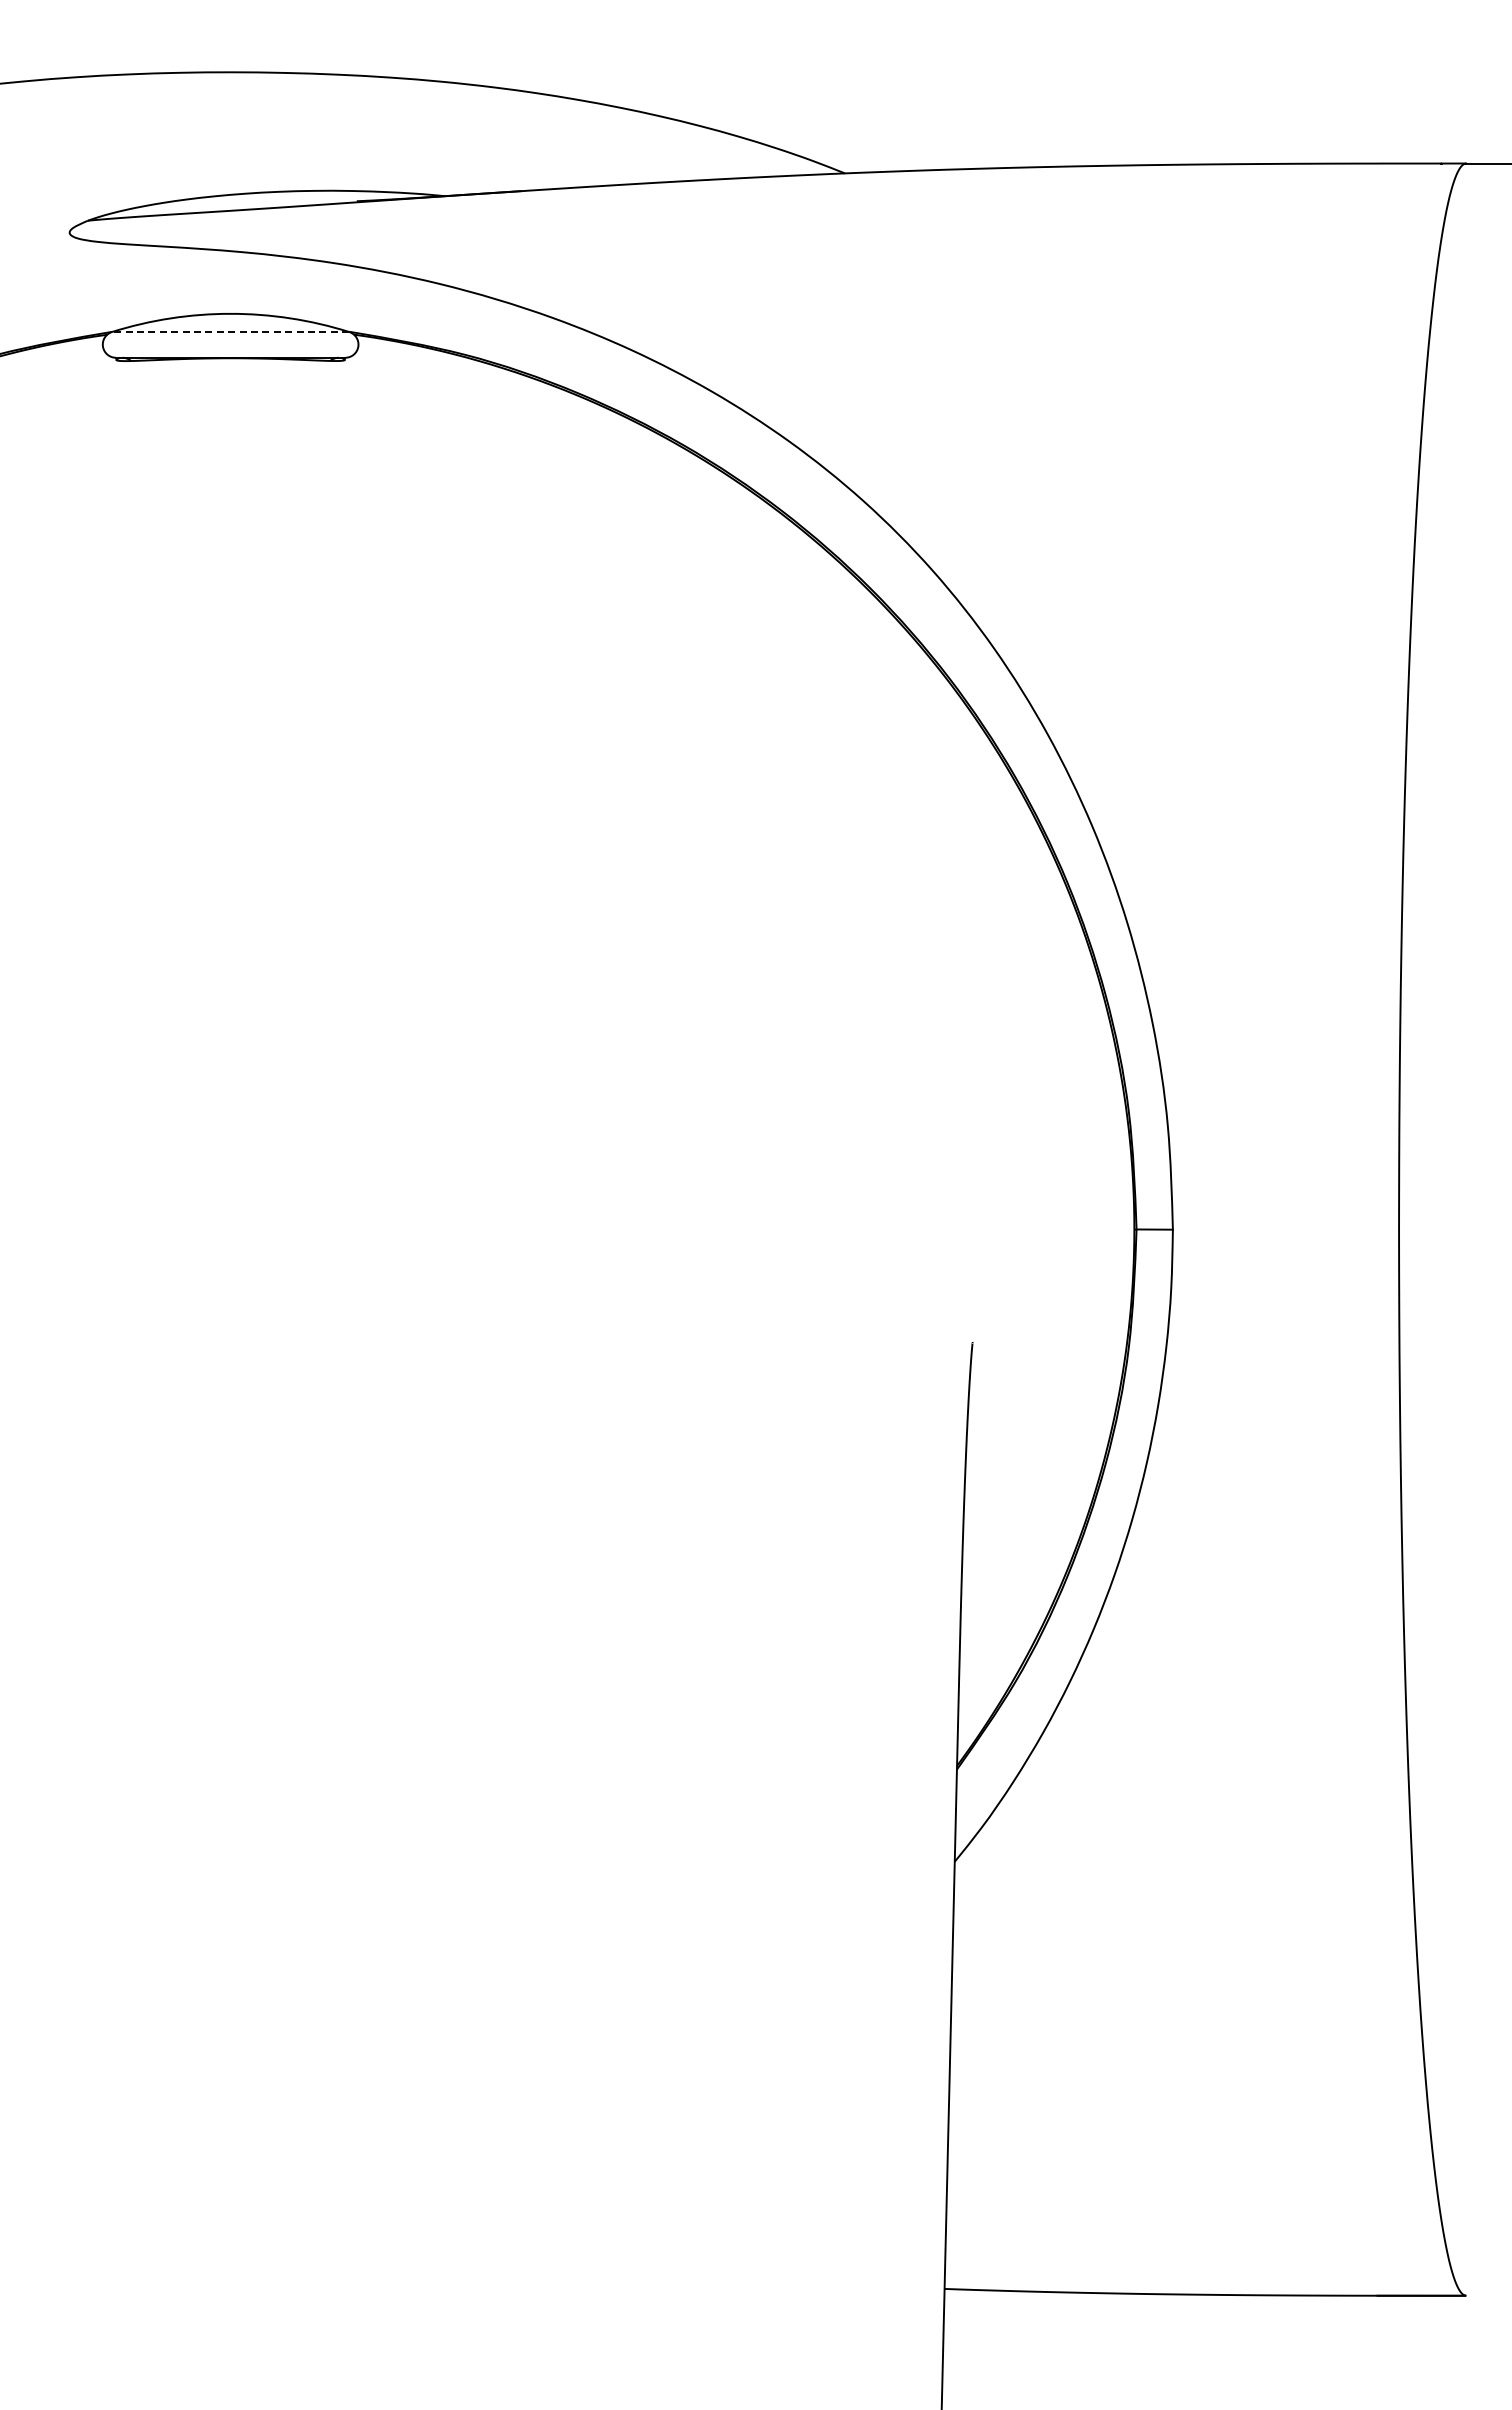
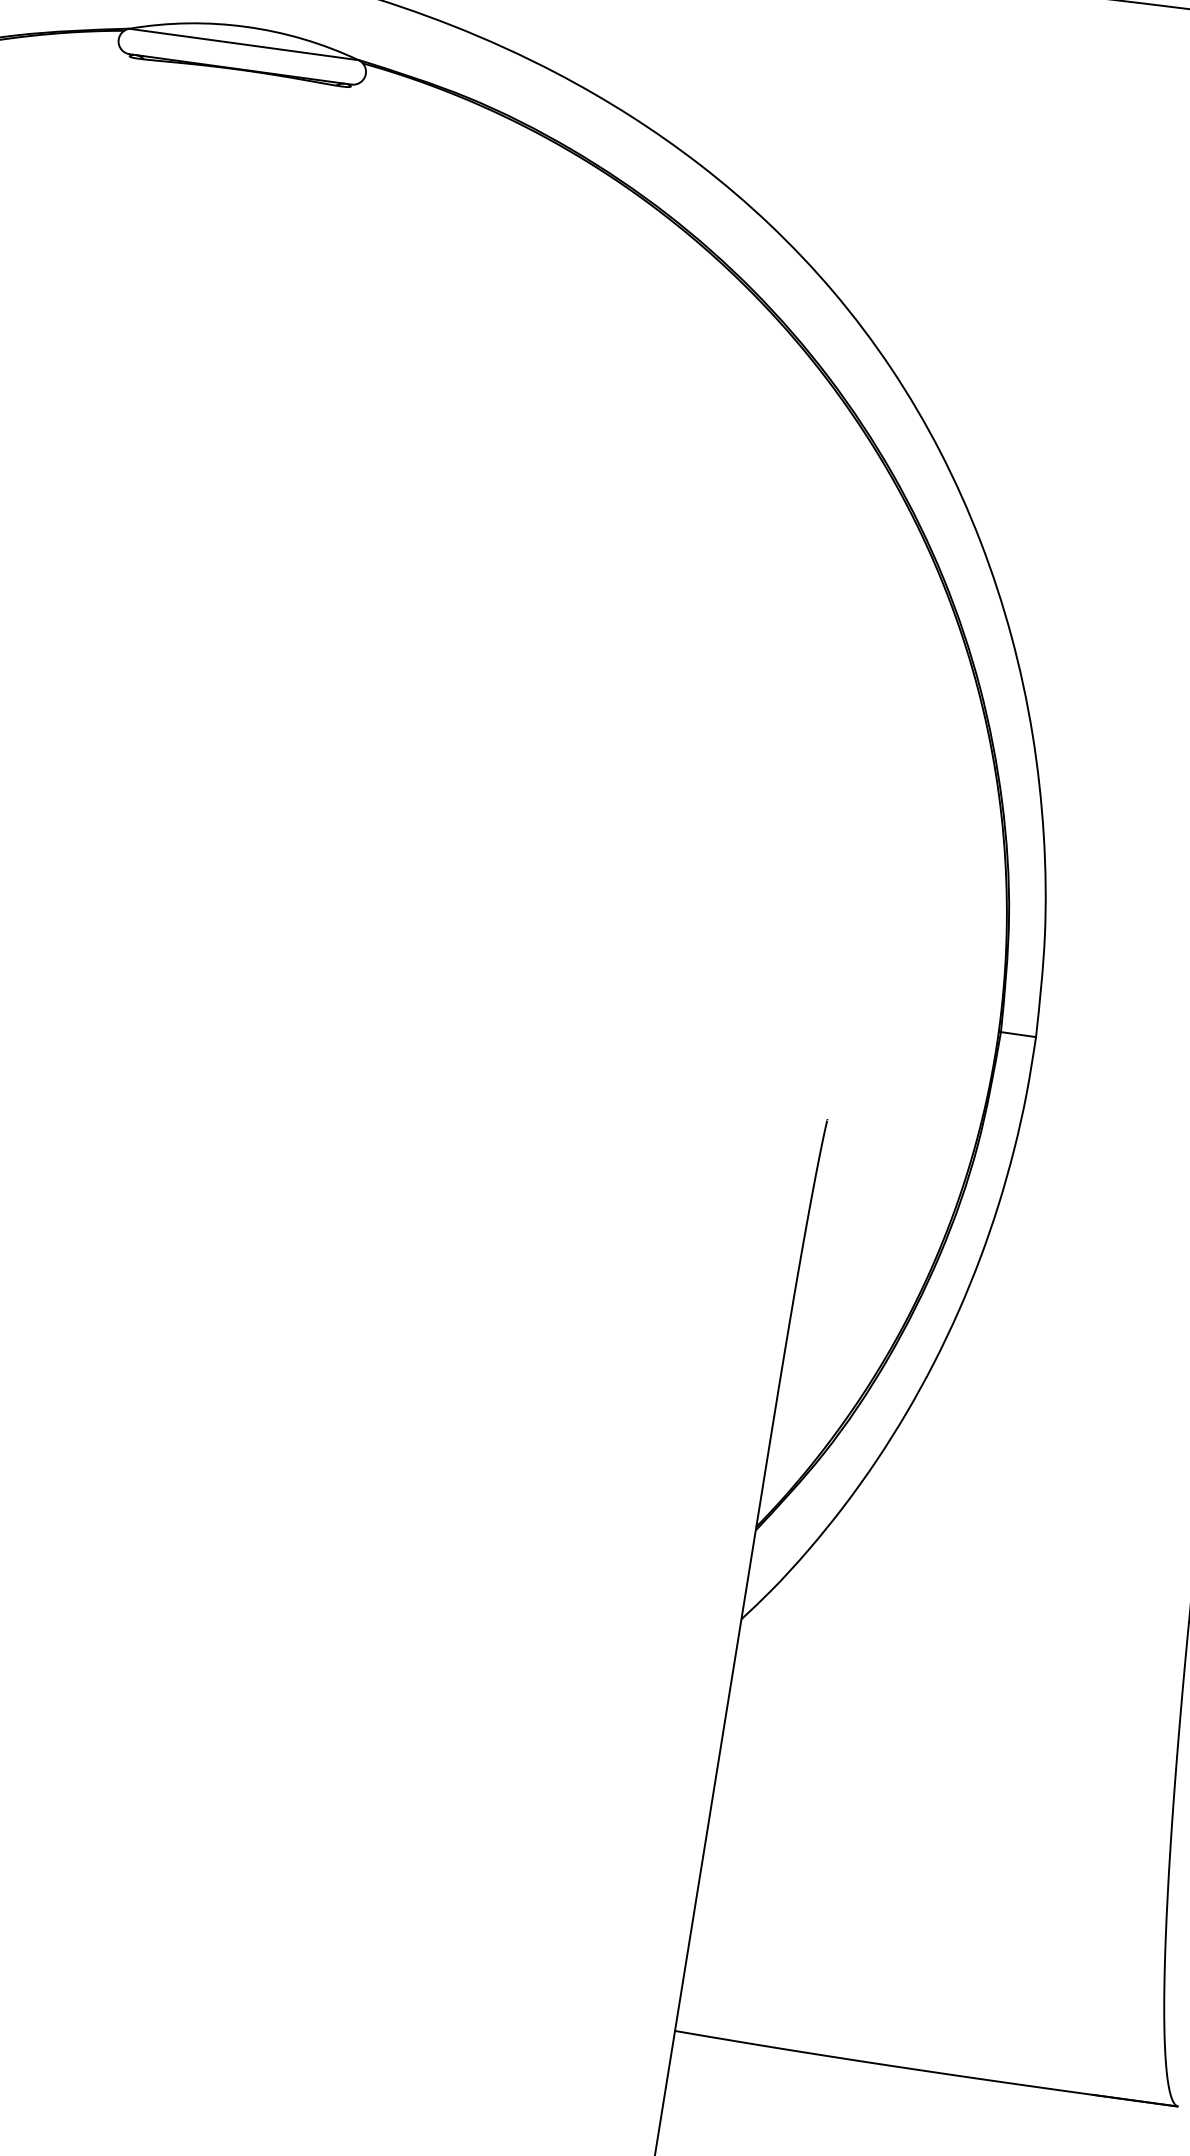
line: (230, 332) -> (243, 44), dashed -> solid

